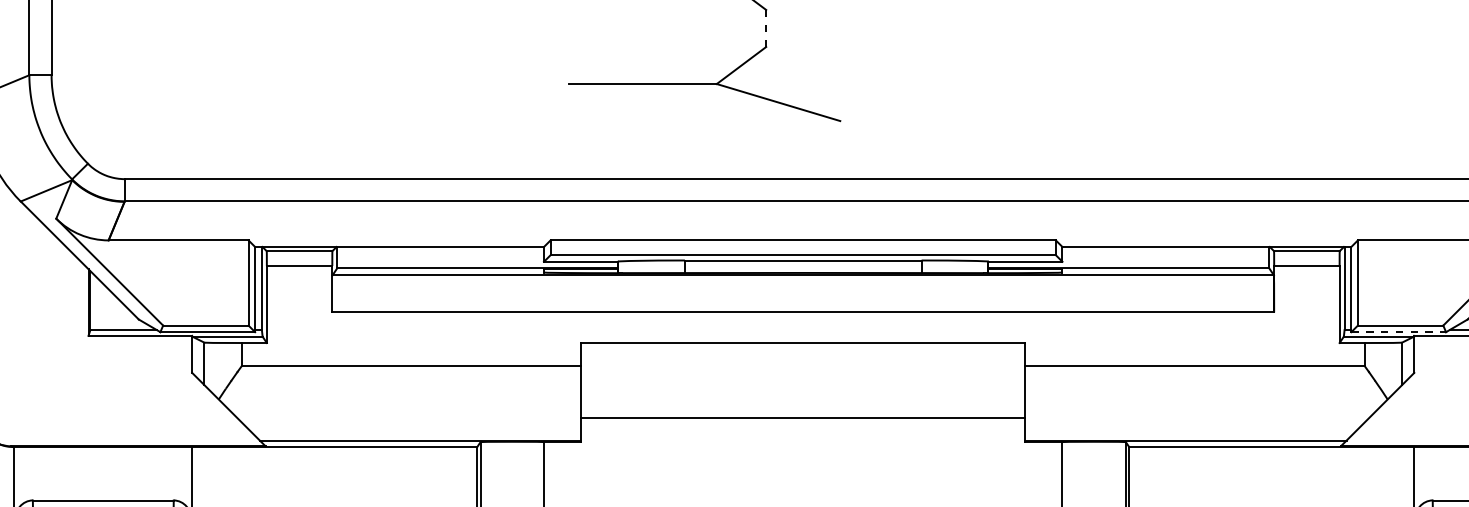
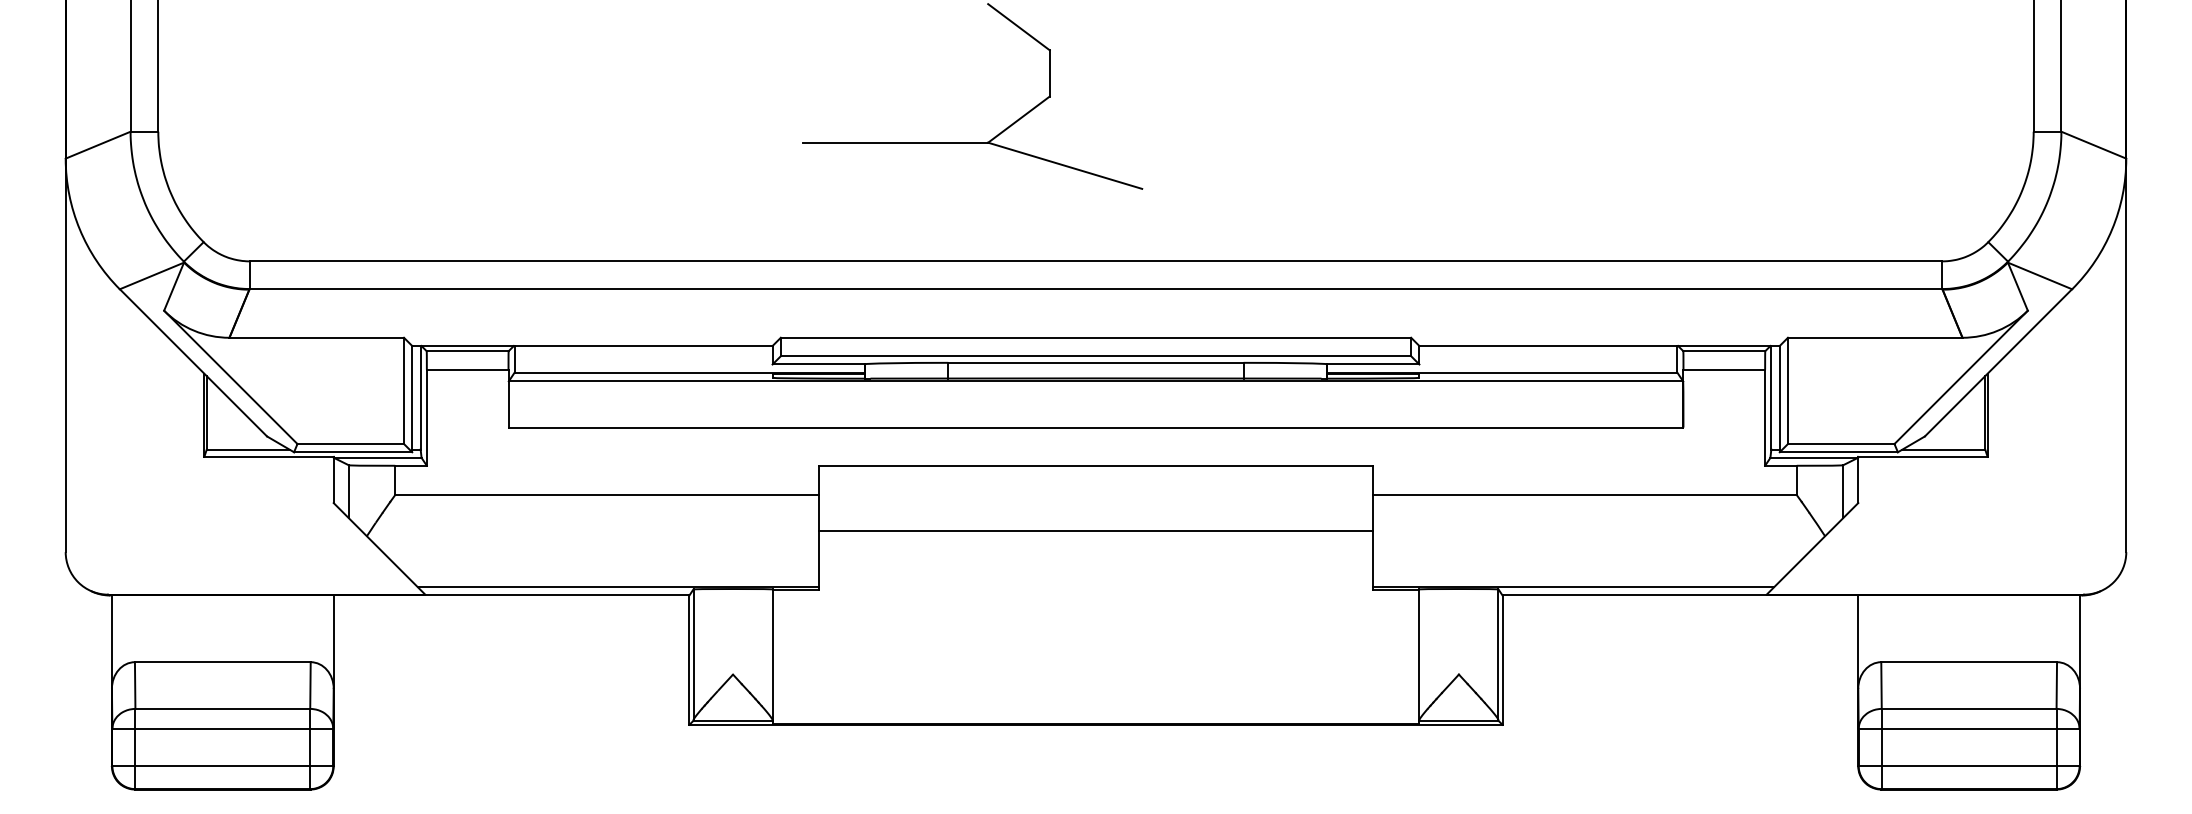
line: (765, 27) -> (1049, 72), dashed -> solid
line: (1399, 332) -> (1839, 452), dashed -> solid
line: (802, 418) -> (1095, 530), moved

